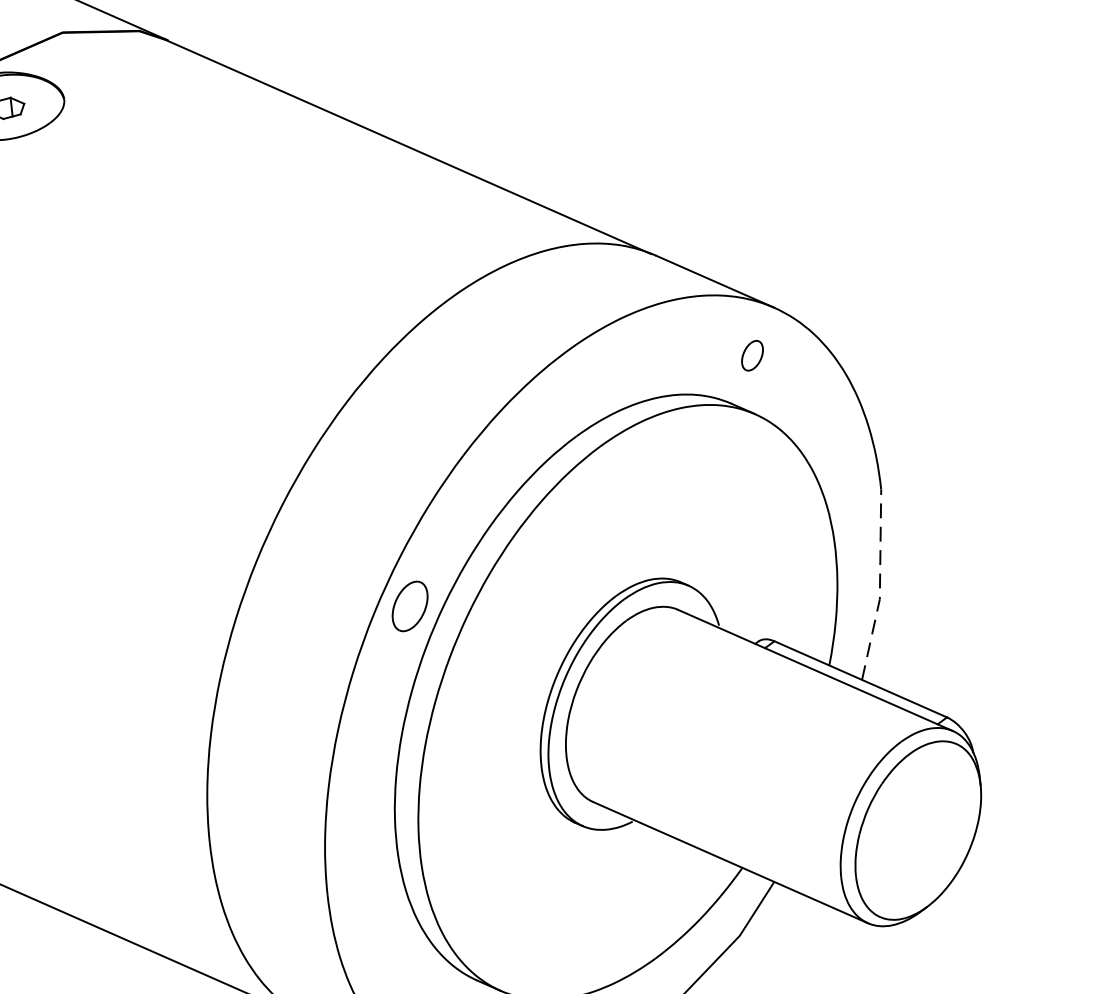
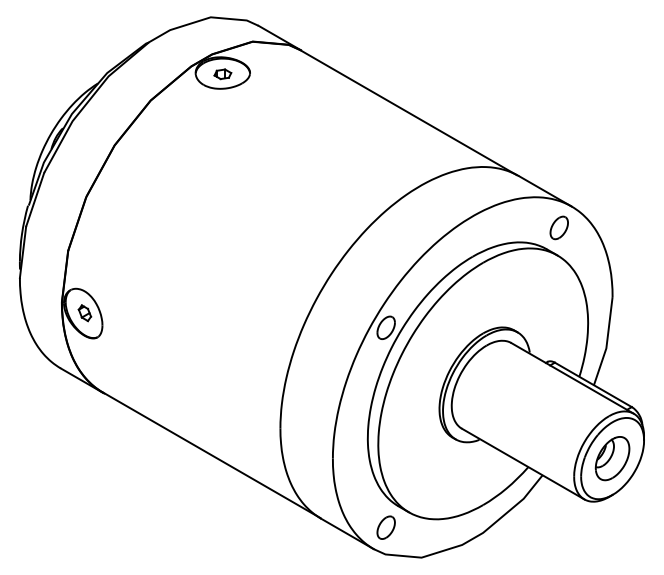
part: (751, 354) -> (558, 227), size x1.67
line: (880, 586) -> (607, 342), dashed -> solid
part: (918, 830) -> (612, 458), added

